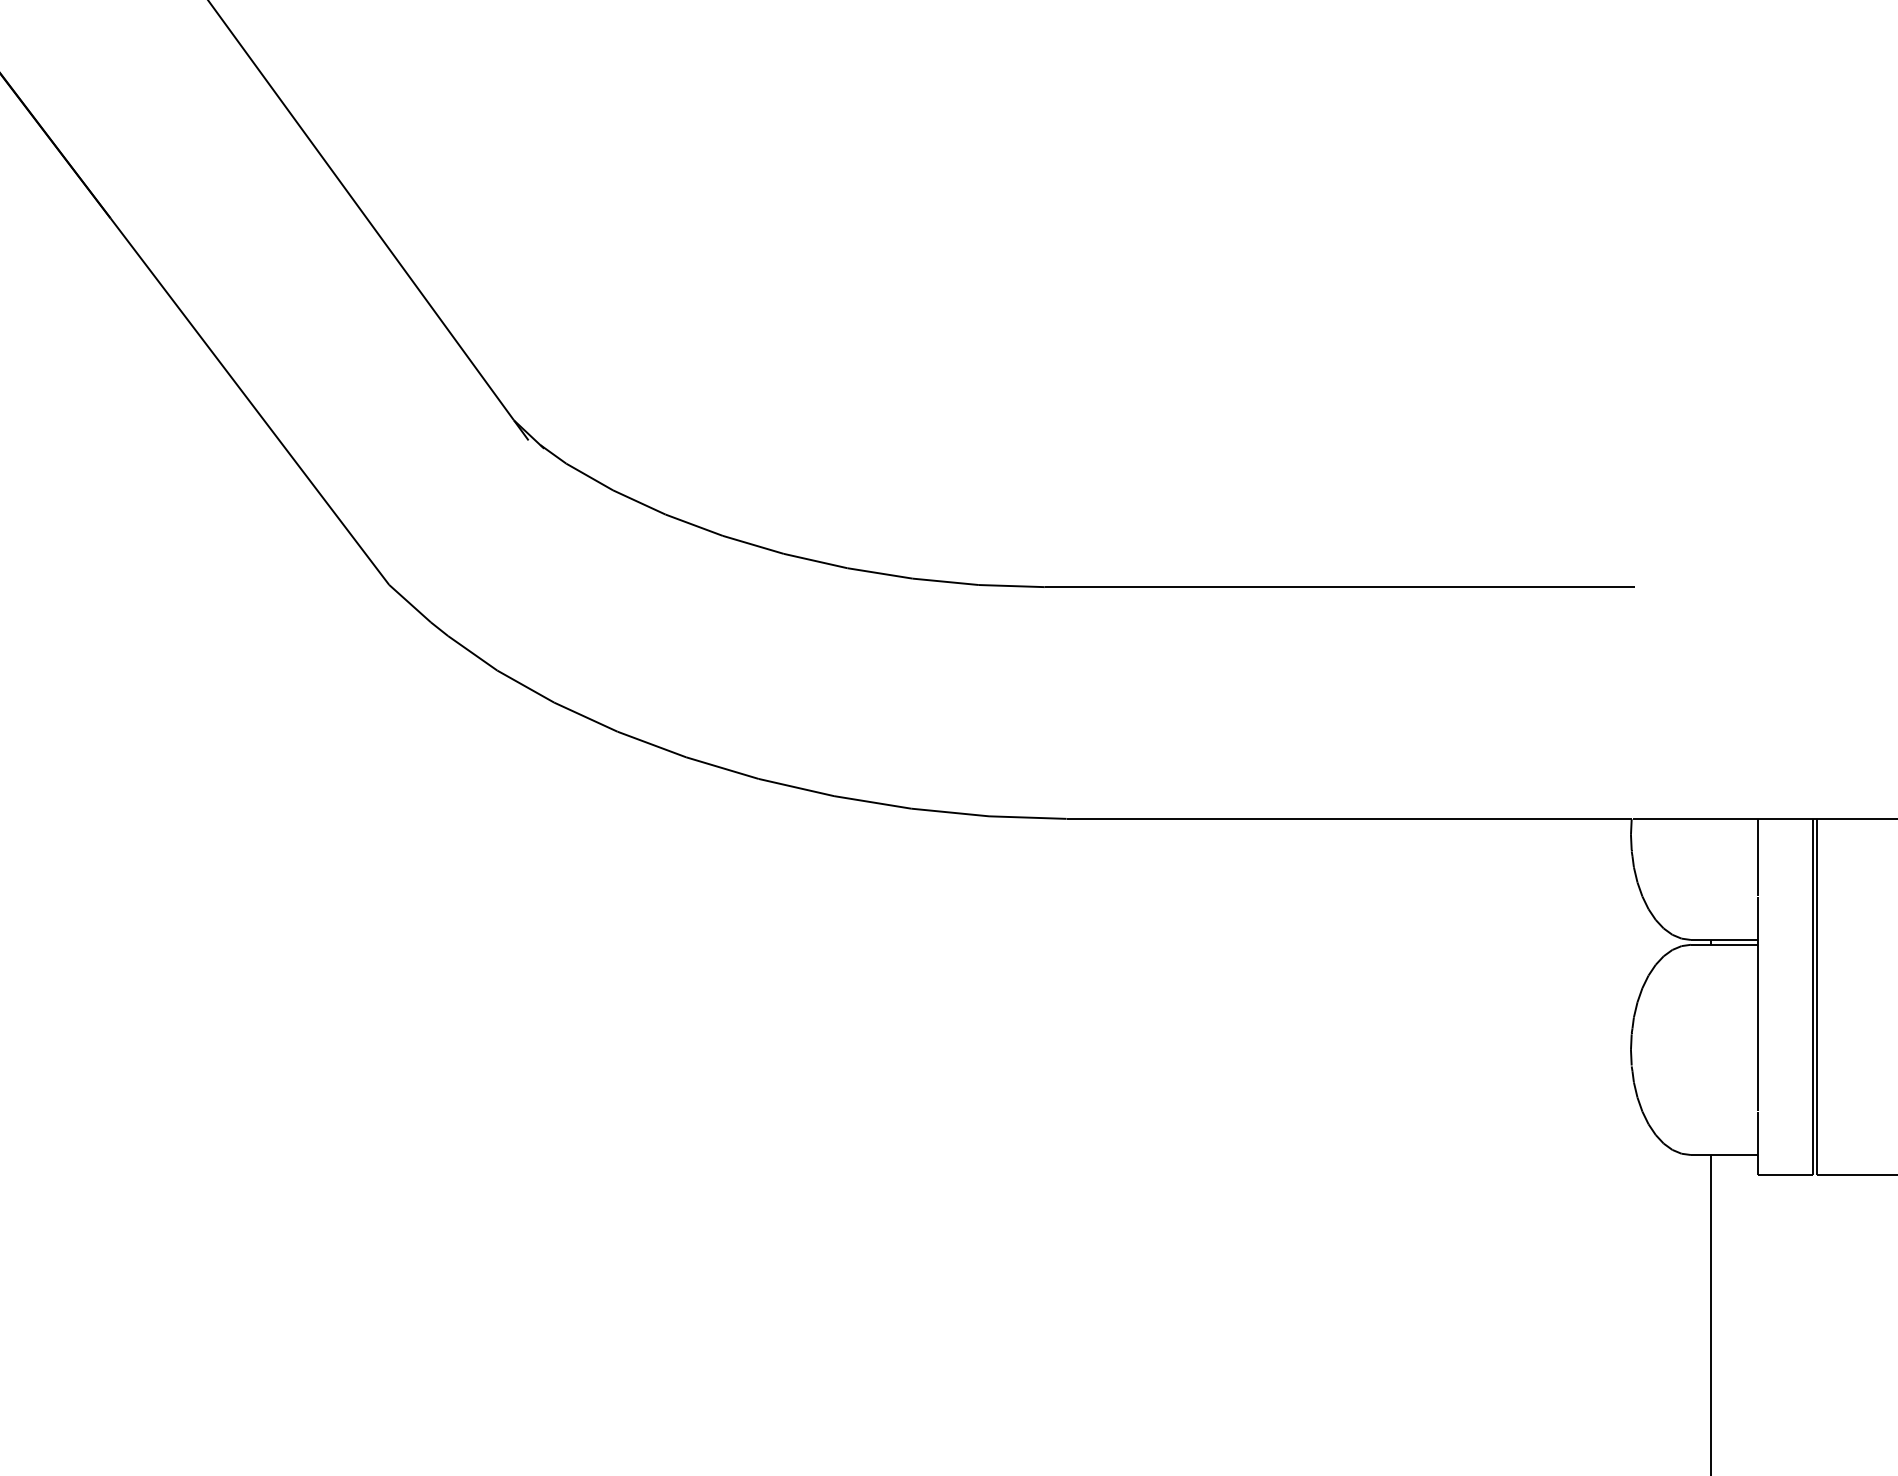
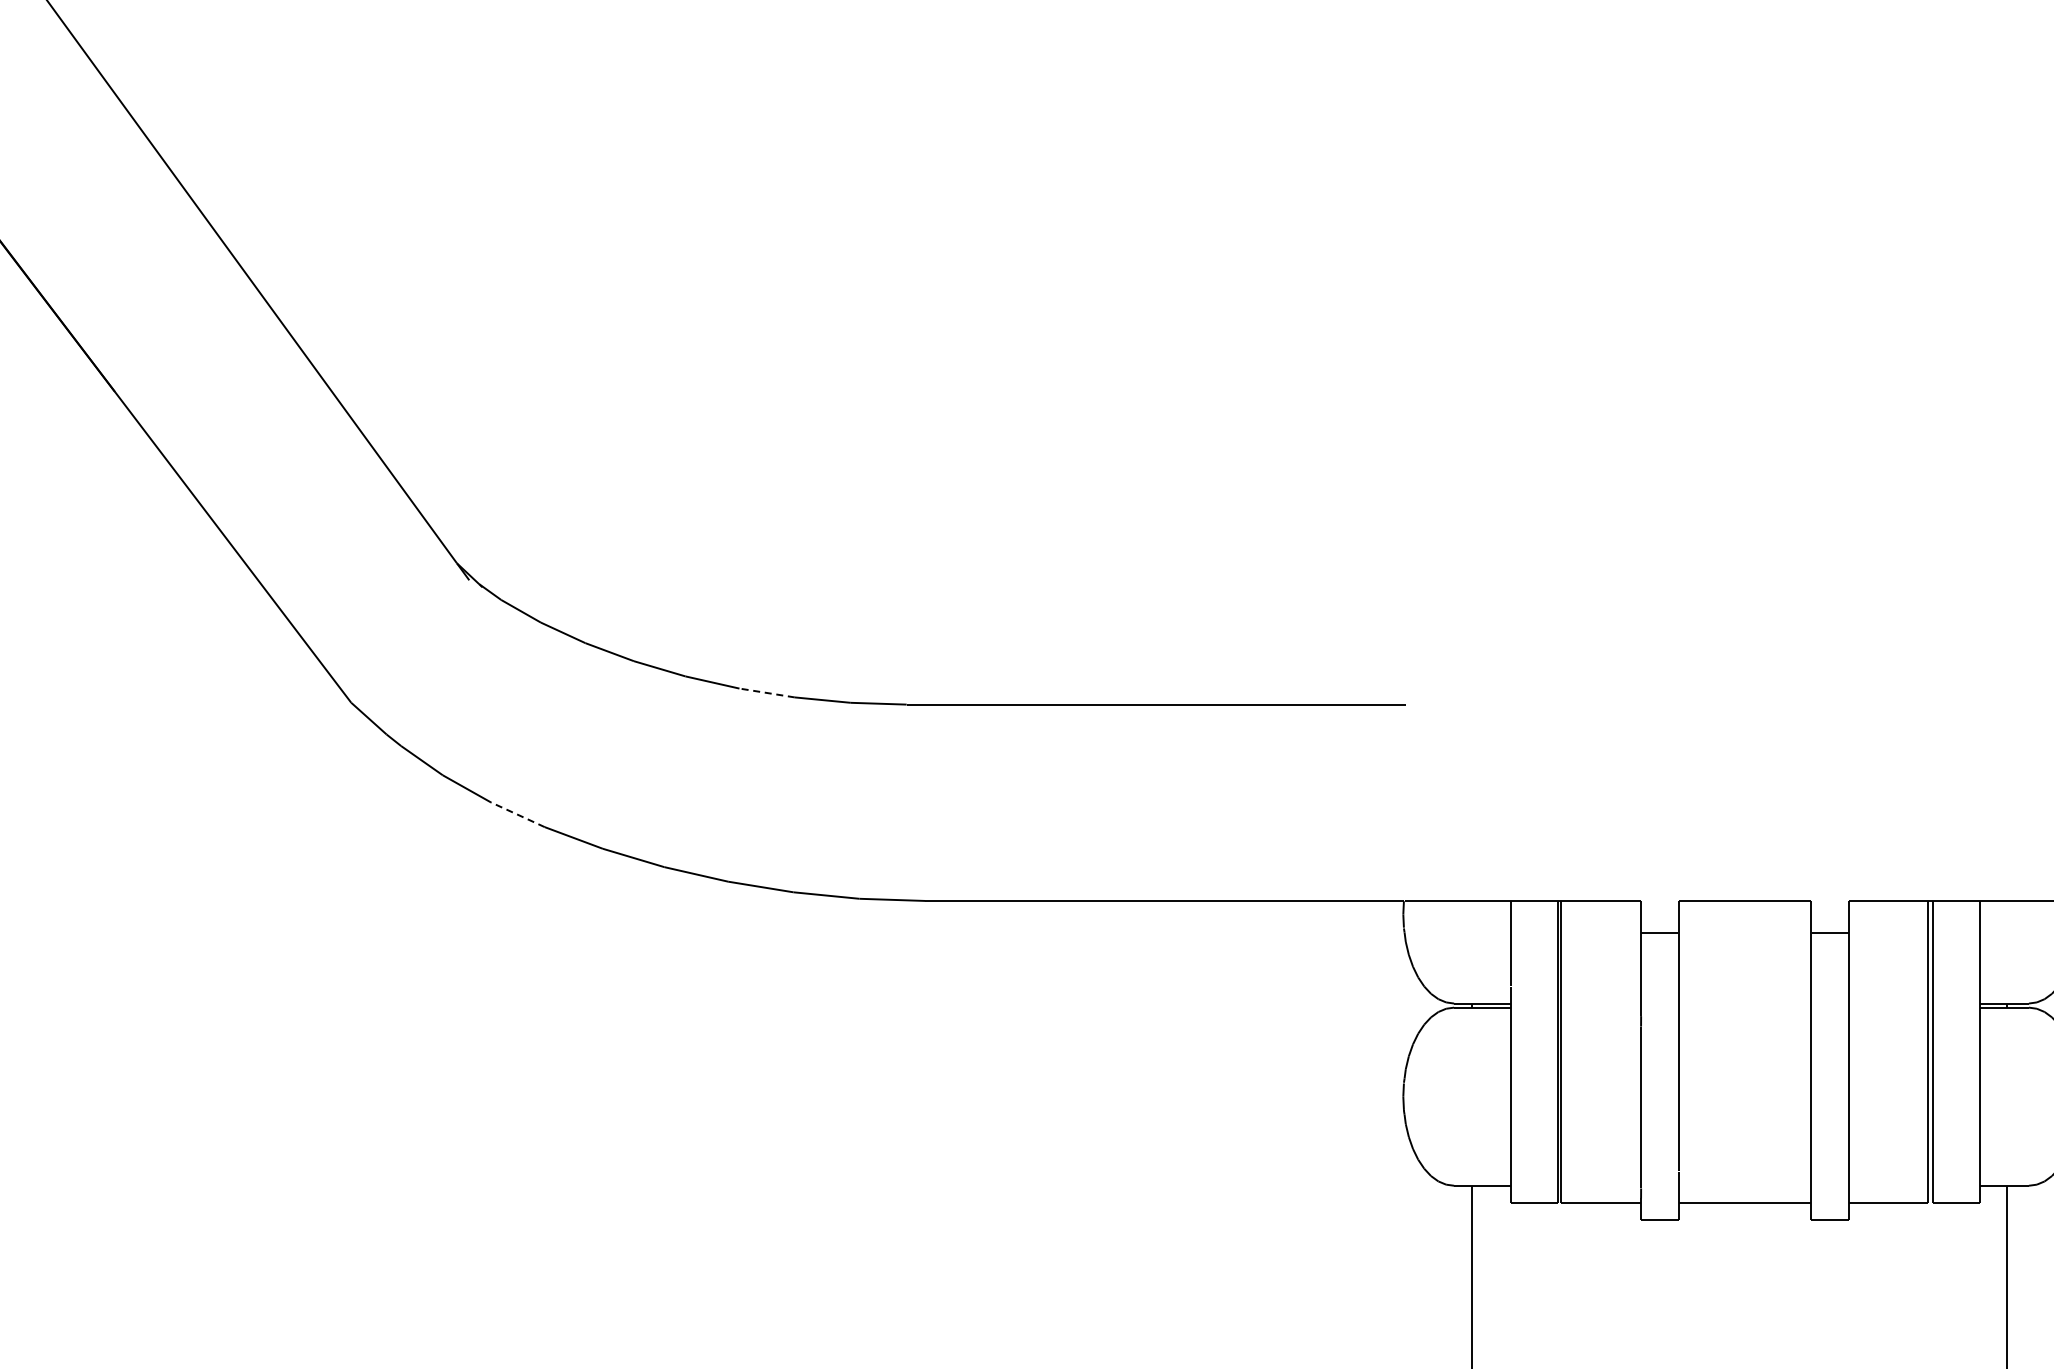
line: (879, 572) -> (766, 692), solid -> dashed
line: (585, 716) -> (517, 814), solid -> dashed

